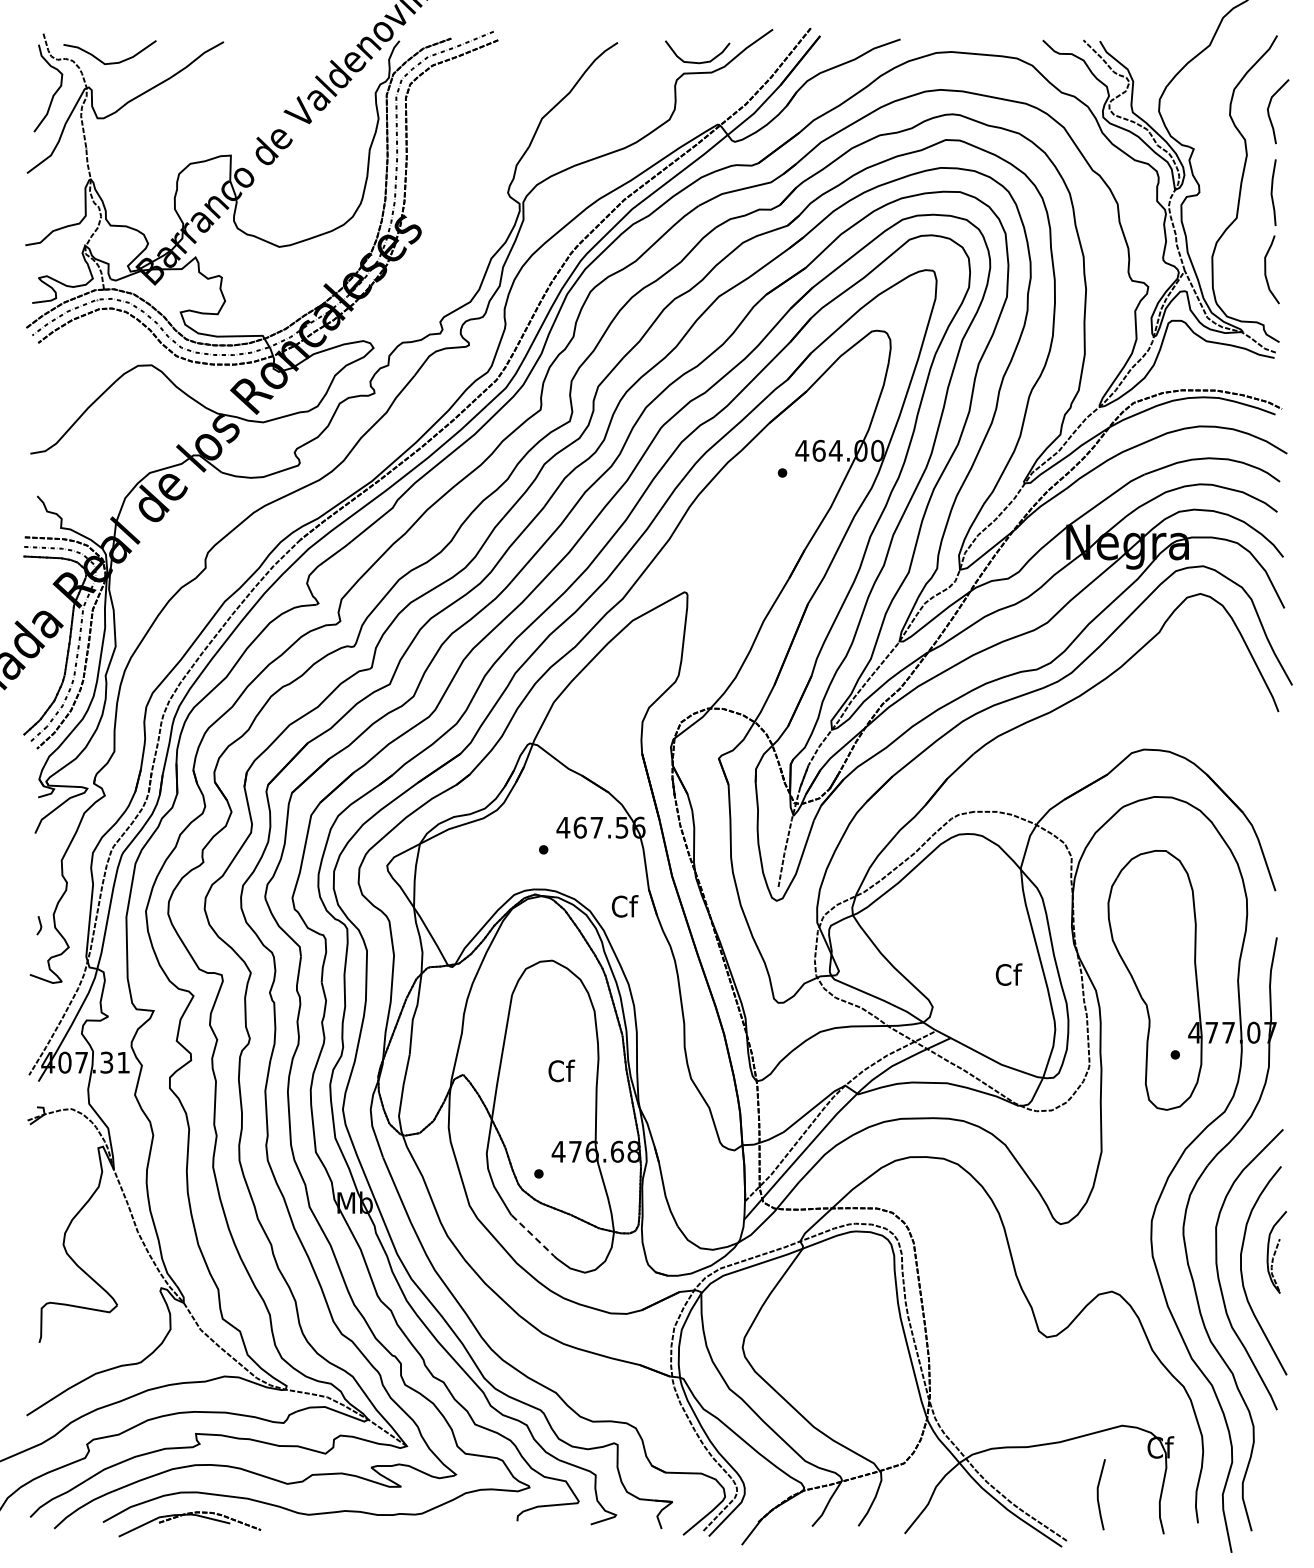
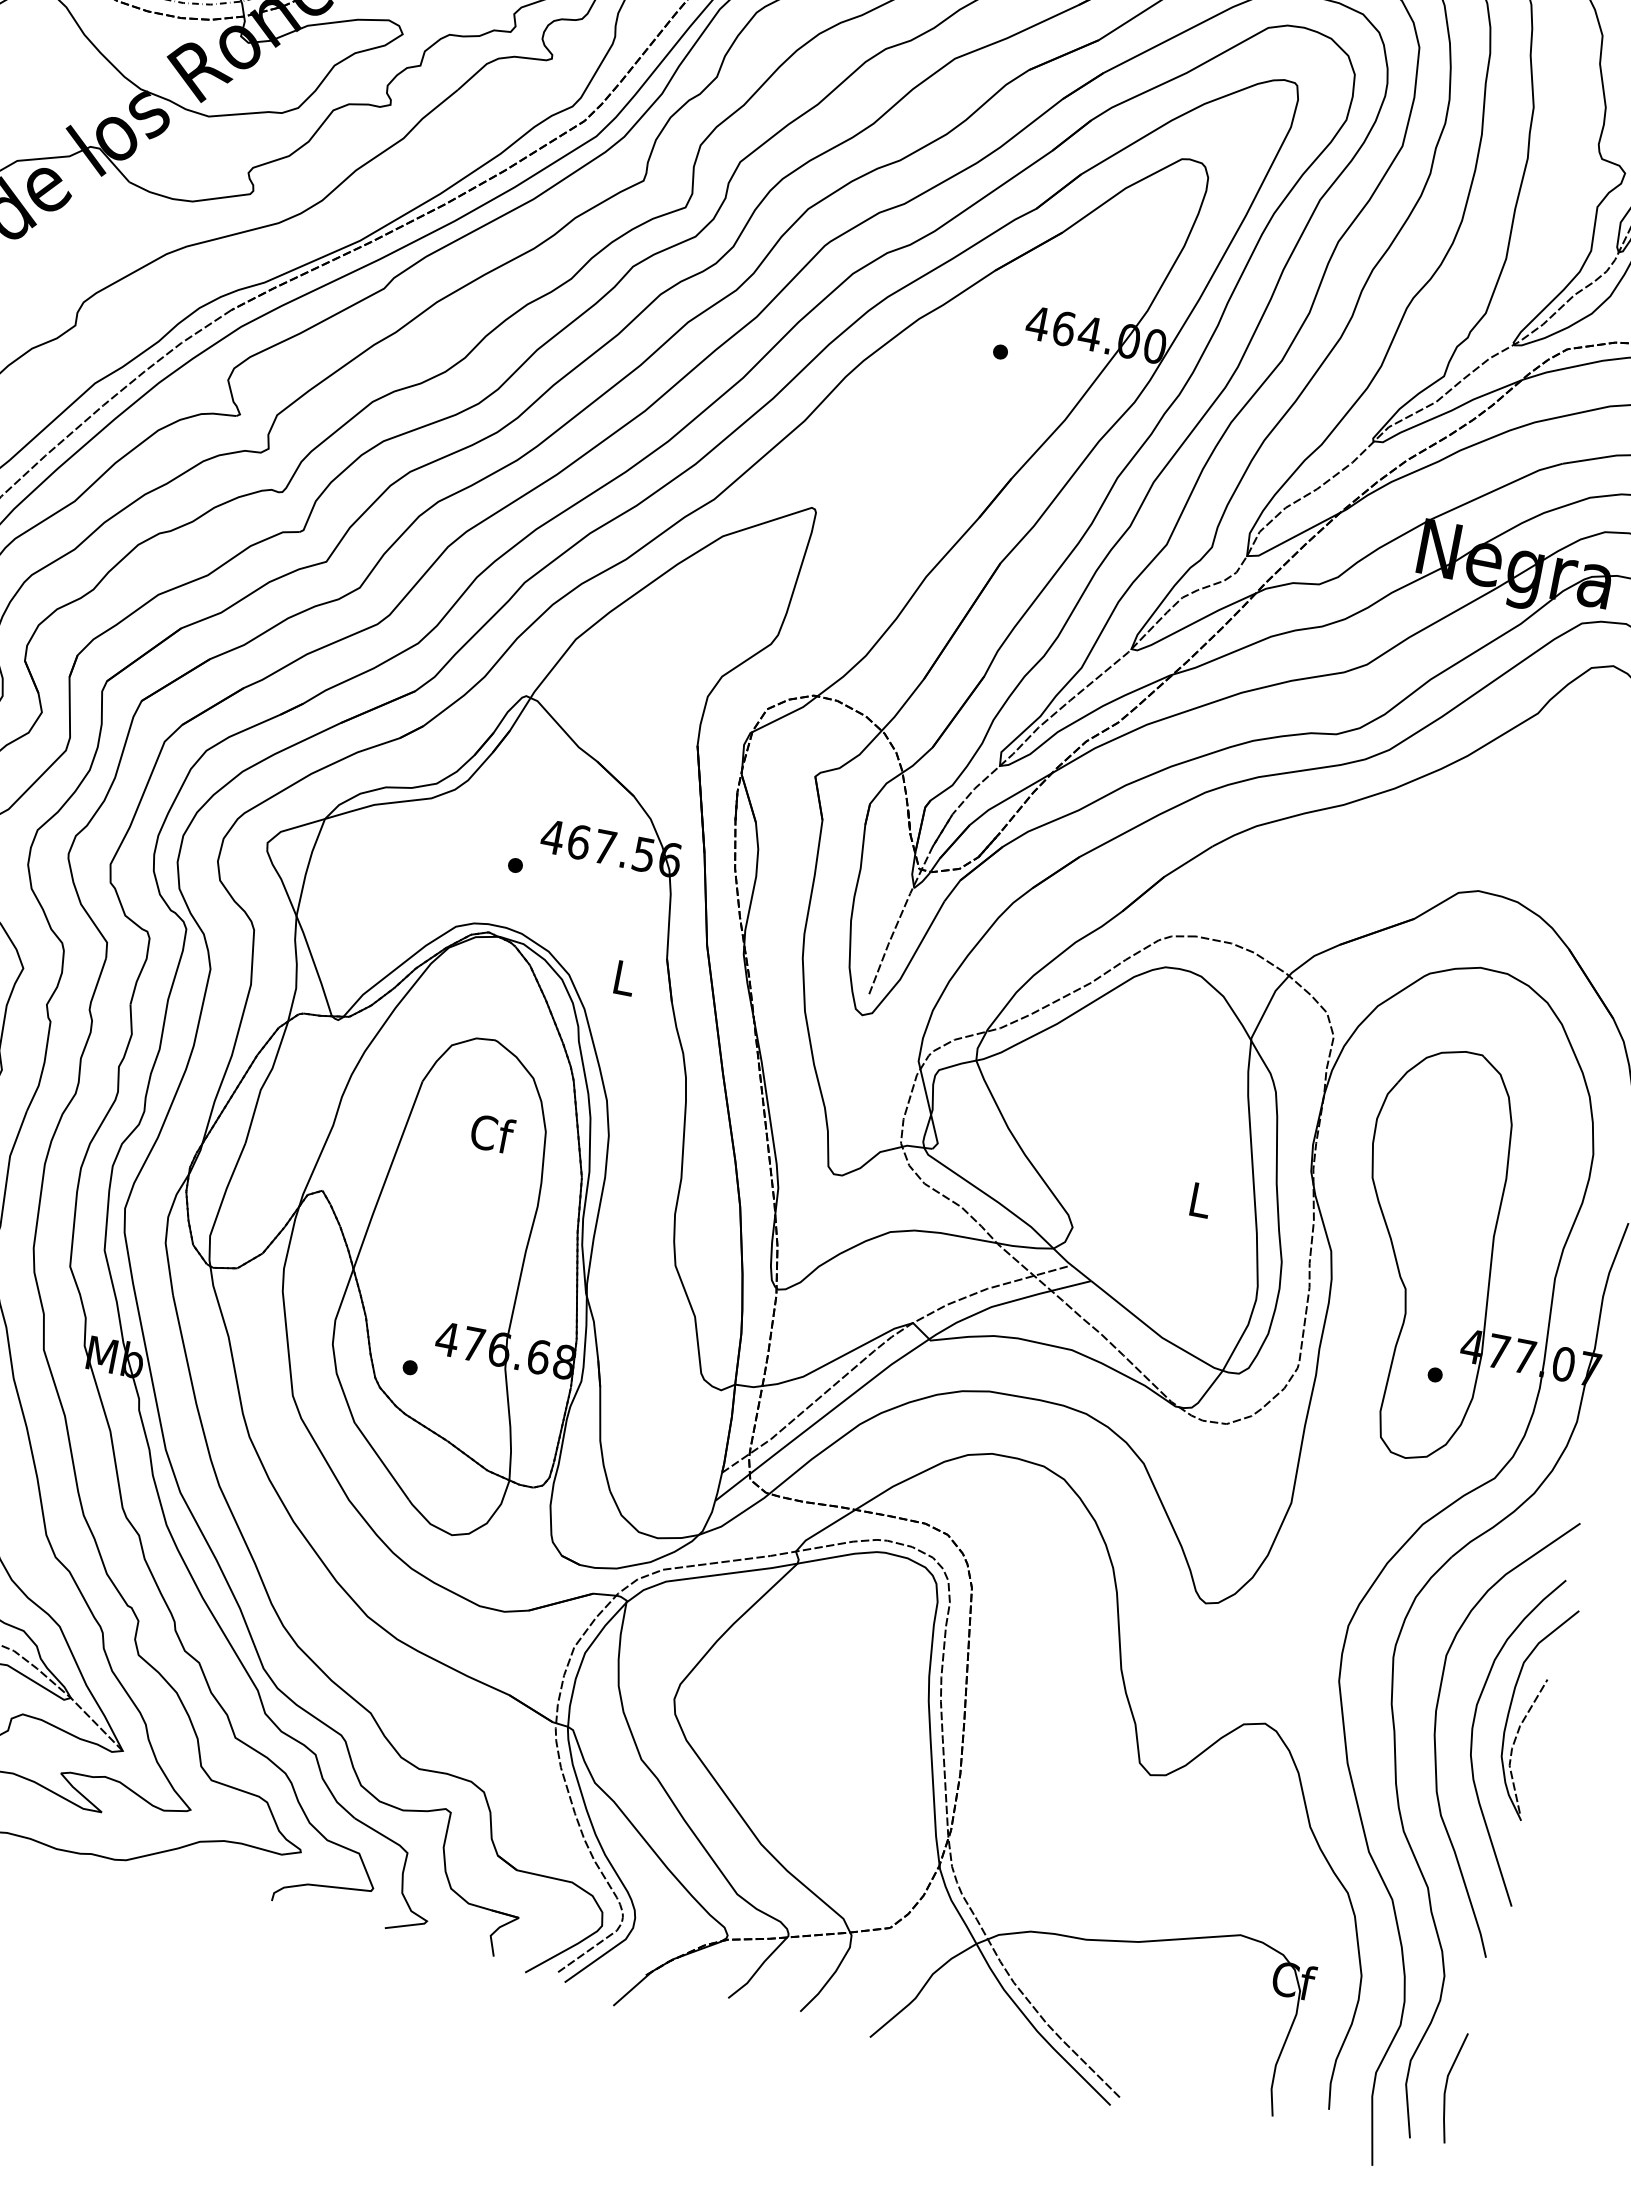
text: (624, 906) -> (623, 977), Cf -> L
text: (1008, 974) -> (1200, 1199), Cf -> L
text: (561, 1070) -> (492, 1132), moved
line: (533, 1236) -> (382, 1463), dashed -> solid
part: (1276, 1252) -> (1532, 1712), size x1.67
line: (1098, 1494) -> (1447, 2086), moved

